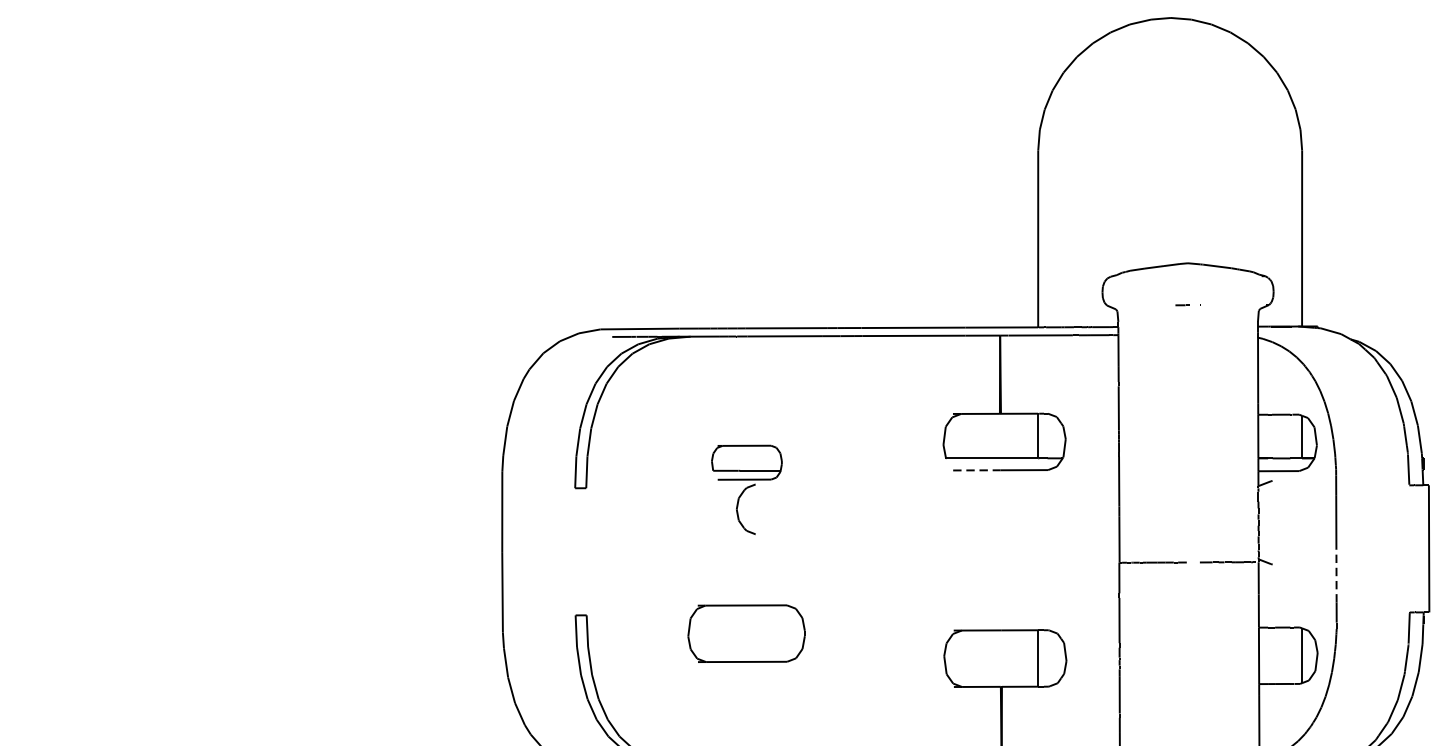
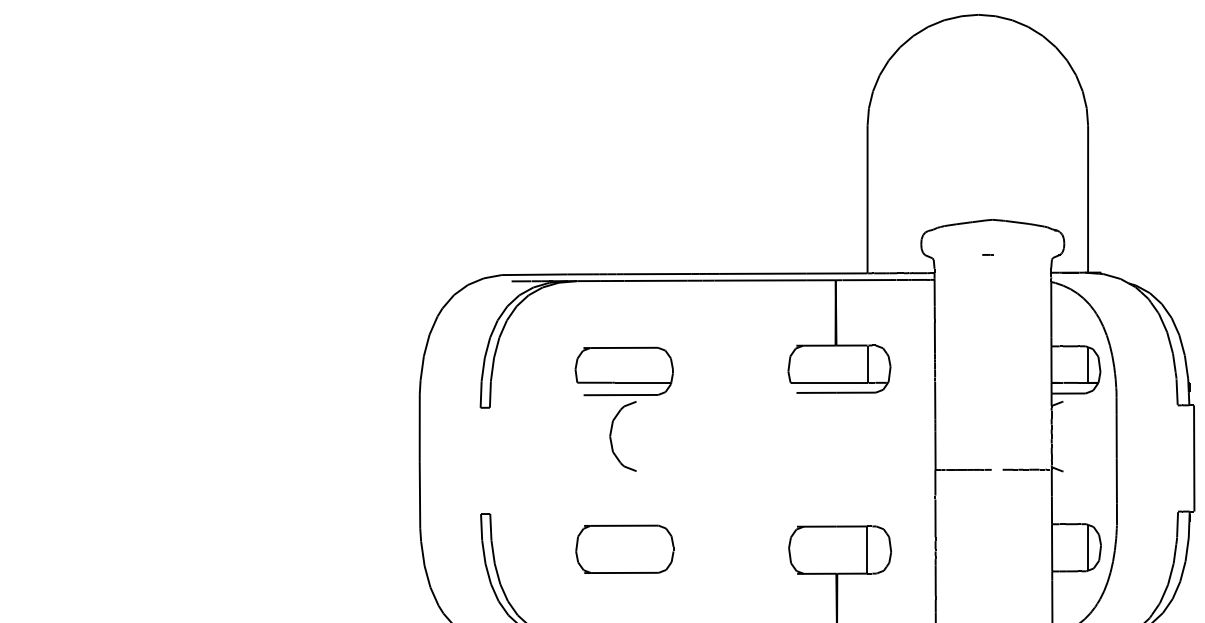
line: (977, 469) -> (816, 392), dashed -> solid
part: (746, 489) -> (623, 408), size x1.67
line: (1336, 575) -> (1116, 480), dashed -> solid
part: (746, 632) -> (624, 548), moved

